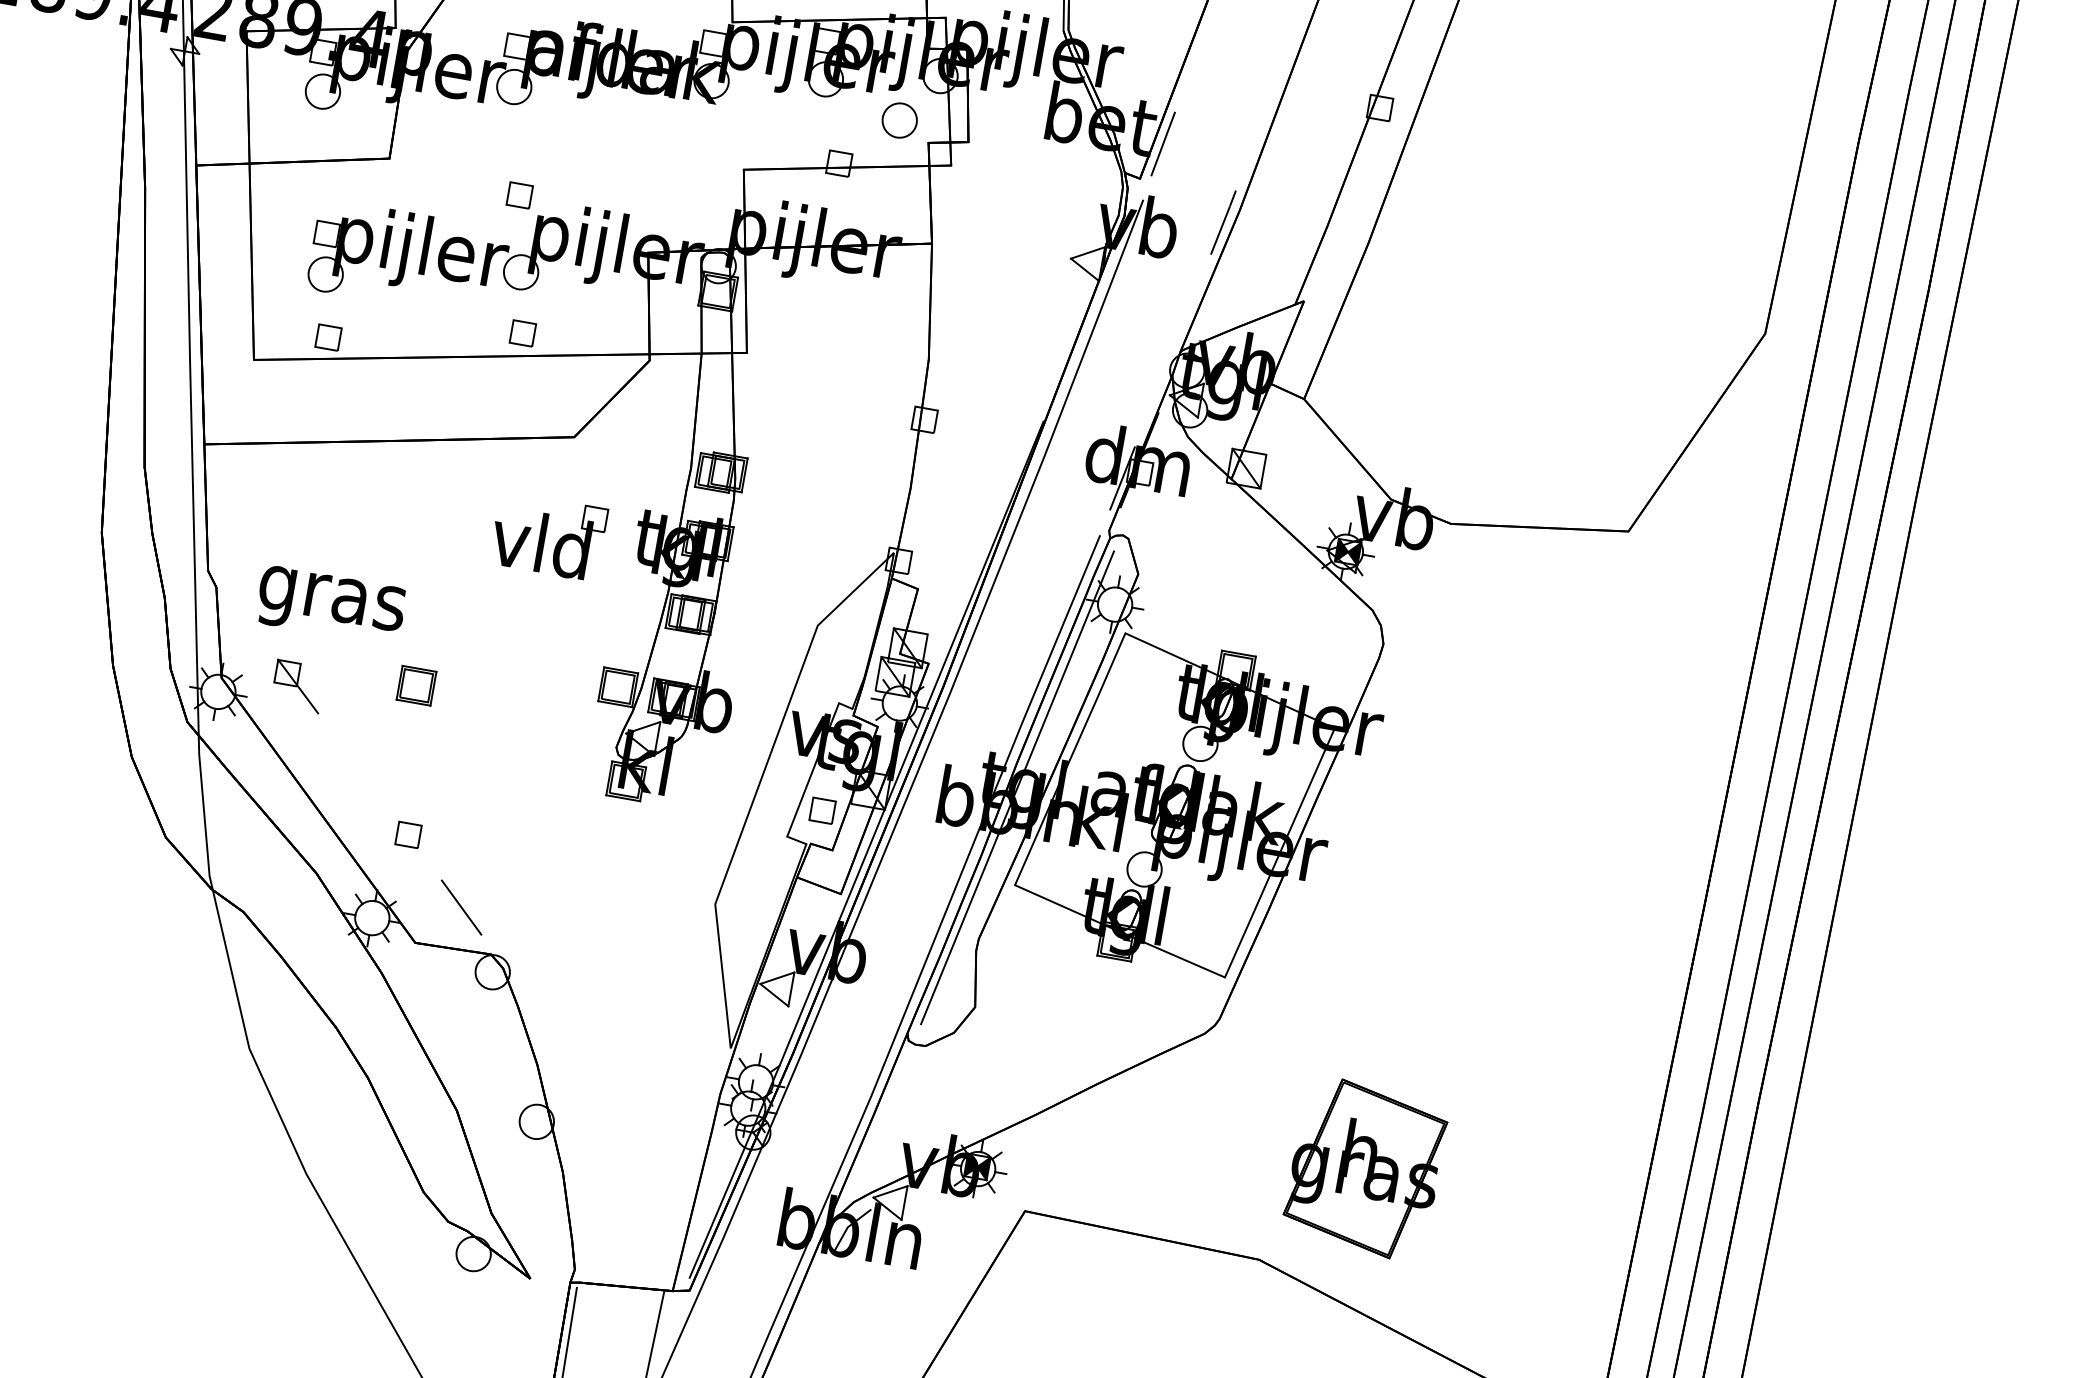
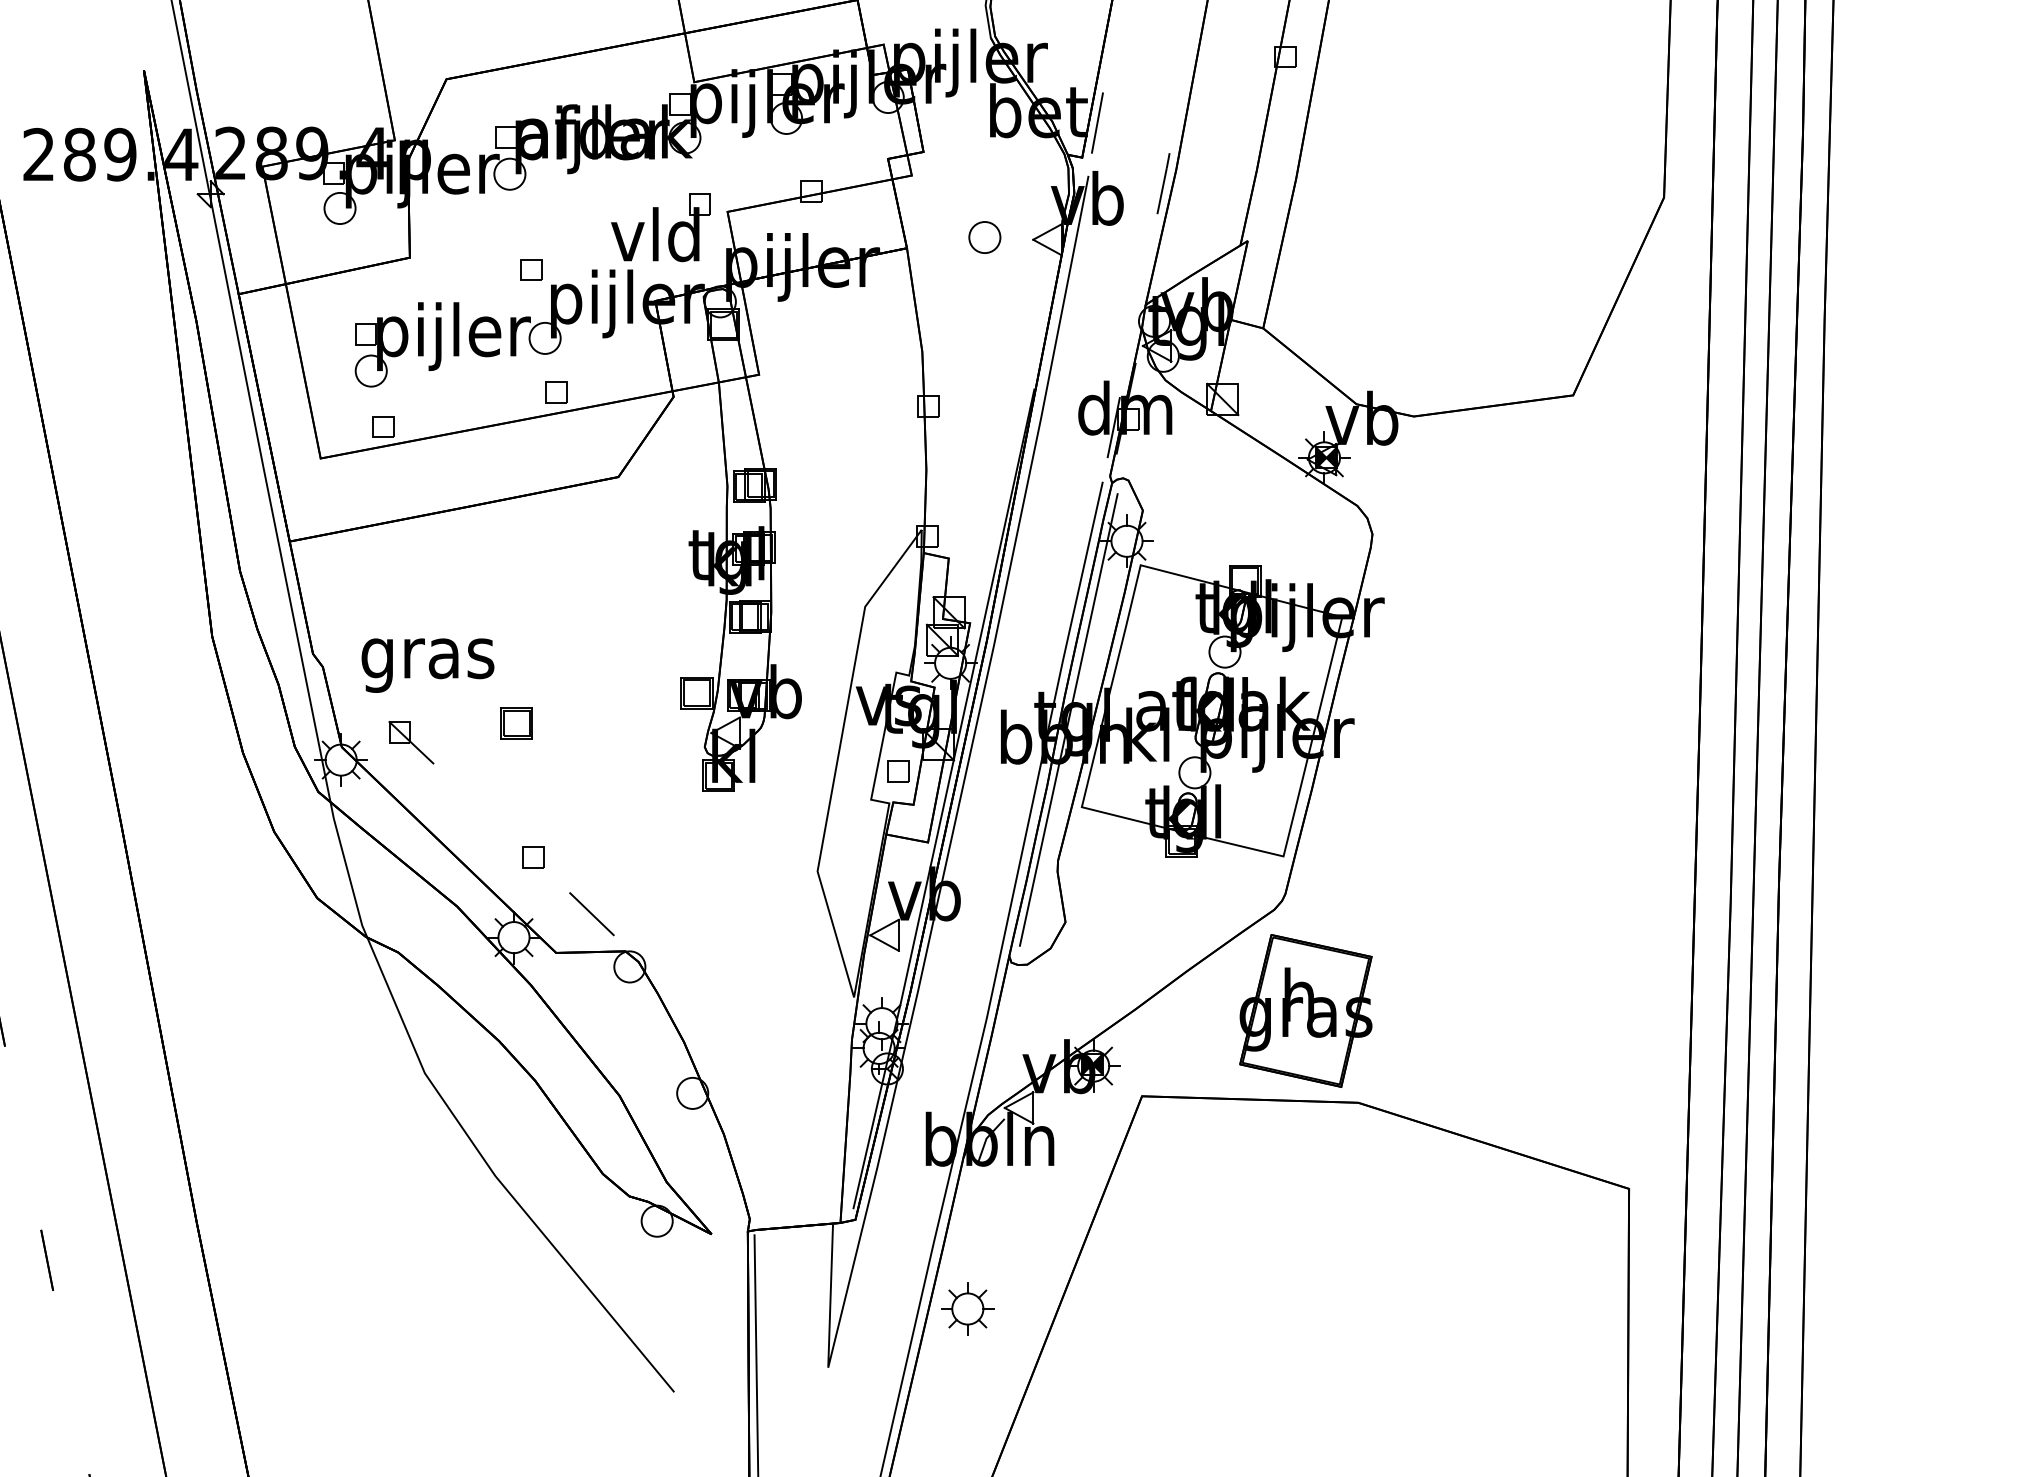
part: (899, 120) -> (984, 237), moved
part: (547, 536) -> (660, 227), moved
part: (1365, 1168) -> (1305, 1010), moved

